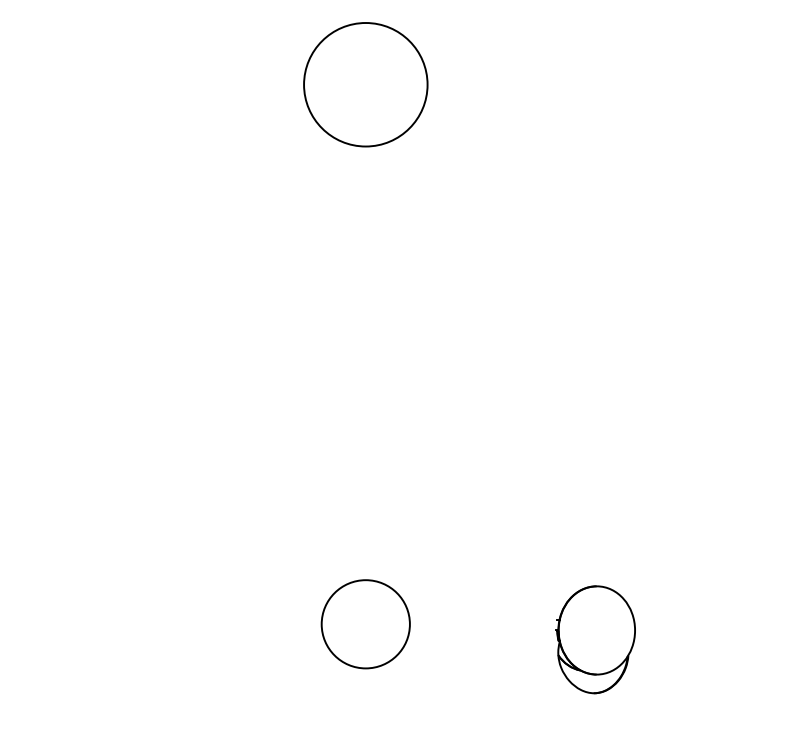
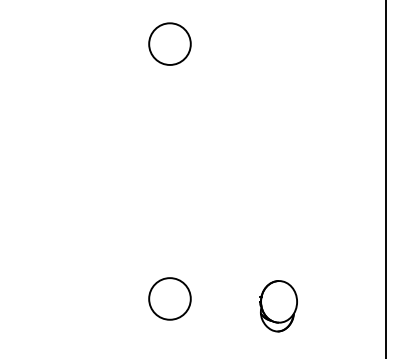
part: (364, 83) -> (169, 43), size x0.71

